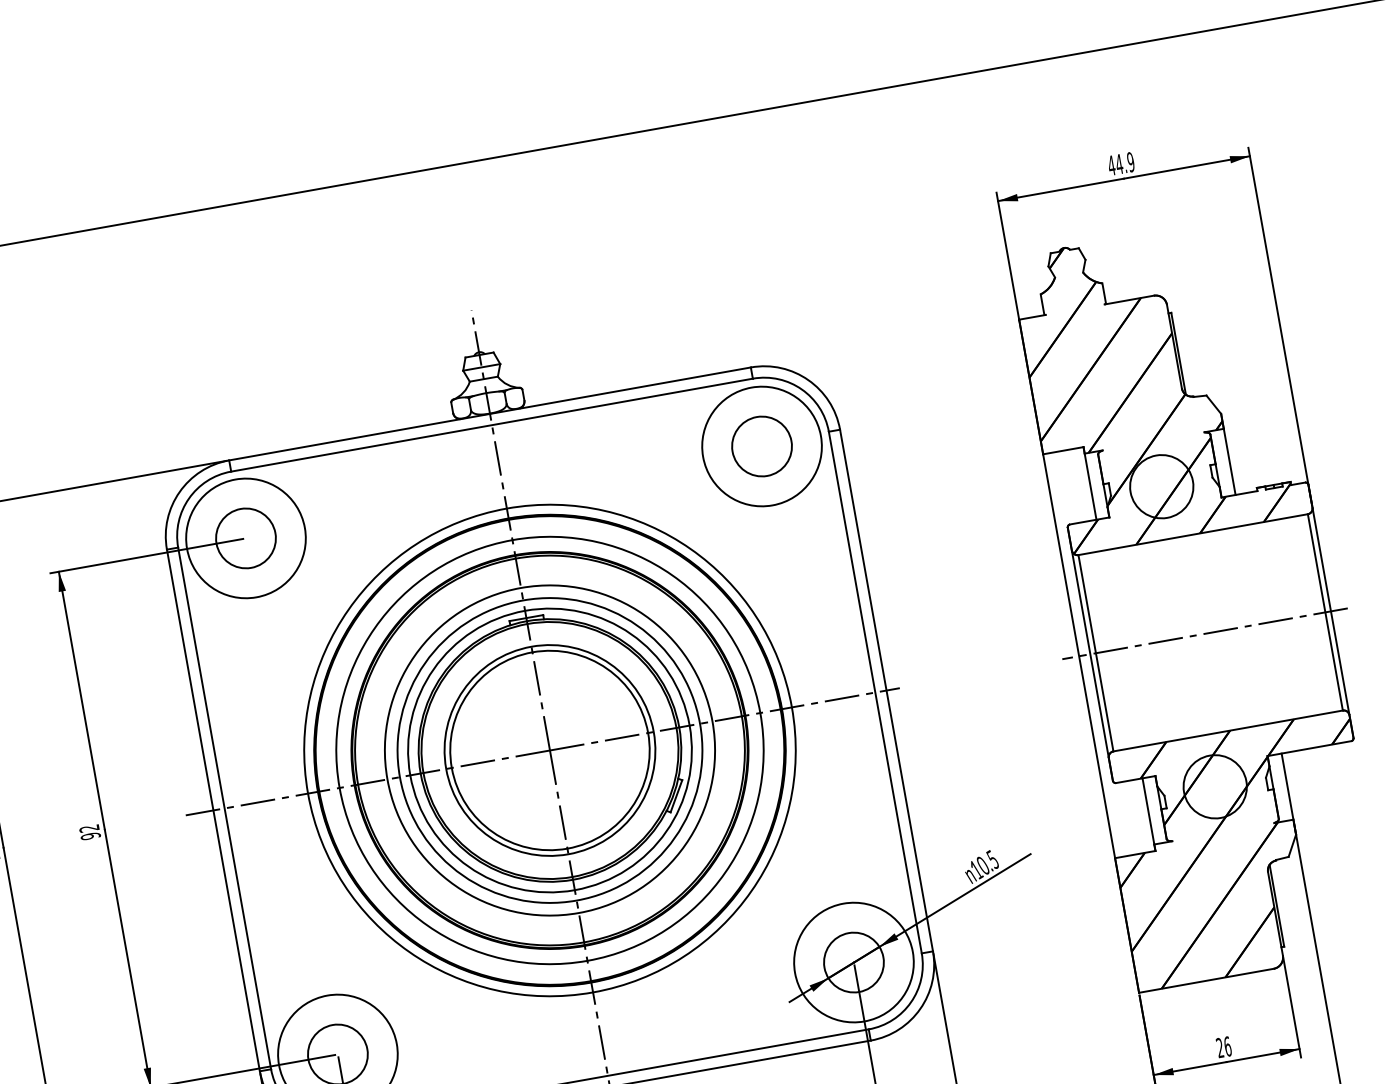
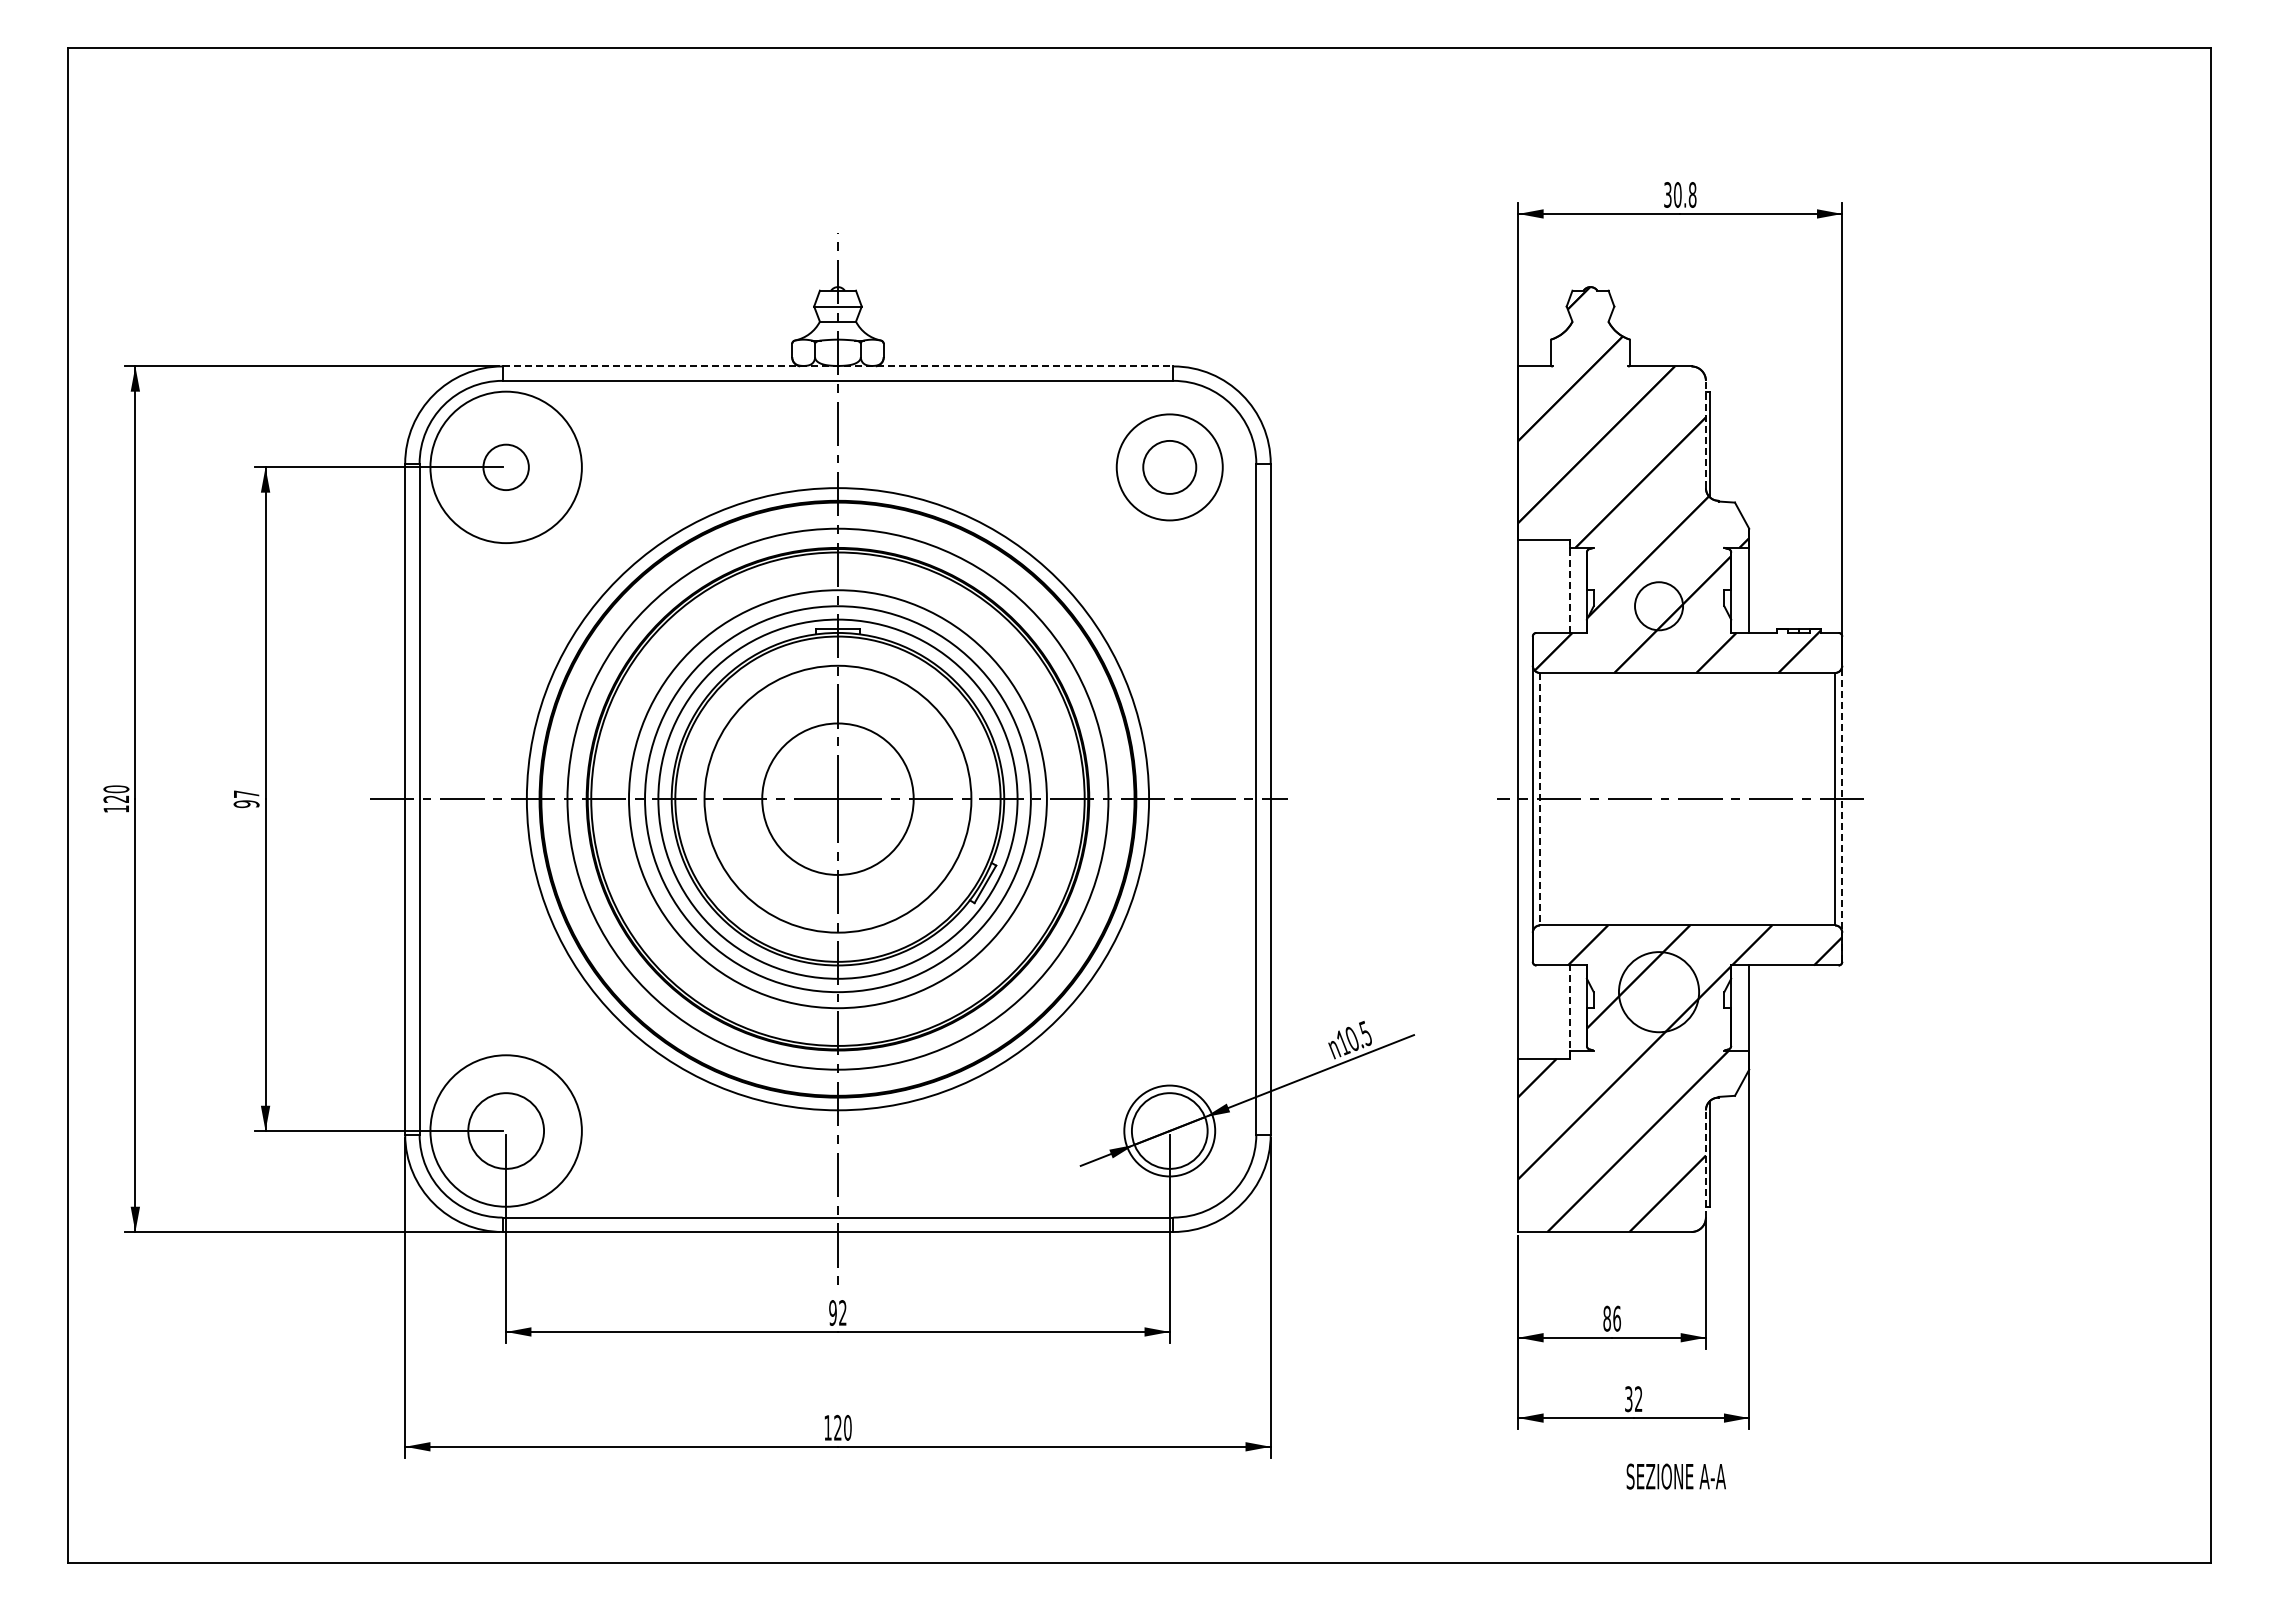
text: (1120, 163) -> (1679, 194), 44.9 -> 30.8
line: (1174, 346) -> (1705, 434), solid -> dashed
line: (490, 413) -> (838, 366), solid -> dashed
circle: (761, 446) -> (1169, 467), size x0.7
circle: (761, 446) -> (1169, 467), size x0.7
line: (1090, 483) -> (1570, 586), solid -> dashed
circle: (1161, 486) -> (1658, 606), size x0.6
circle: (246, 538) -> (506, 467), size x0.6
line: (1331, 611) -> (1842, 799), solid -> dashed
line: (1096, 653) -> (1540, 799), solid -> dashed
circle: (549, 750) -> (837, 798), size x0.6
line: (1149, 814) -> (1570, 1012), solid -> dashed
text: (89, 827) -> (246, 793), 92 -> 97
line: (1275, 913) -> (1705, 1163), solid -> dashed
circle: (853, 962) -> (1169, 1130), size x0.6
text: (1220, 1047) -> (1607, 1318), 26 -> 86

